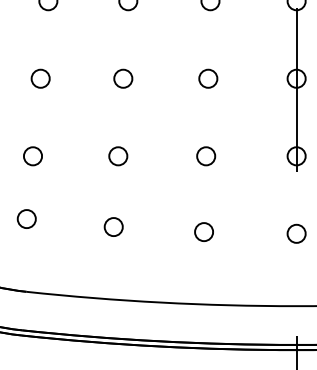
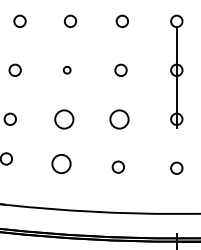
circle: (121, 77) -> (66, 69), size x0.6
circle: (117, 155) -> (63, 118), size x1.6
circle: (205, 155) -> (119, 118), size x1.6
circle: (112, 226) -> (60, 163), size x1.6

